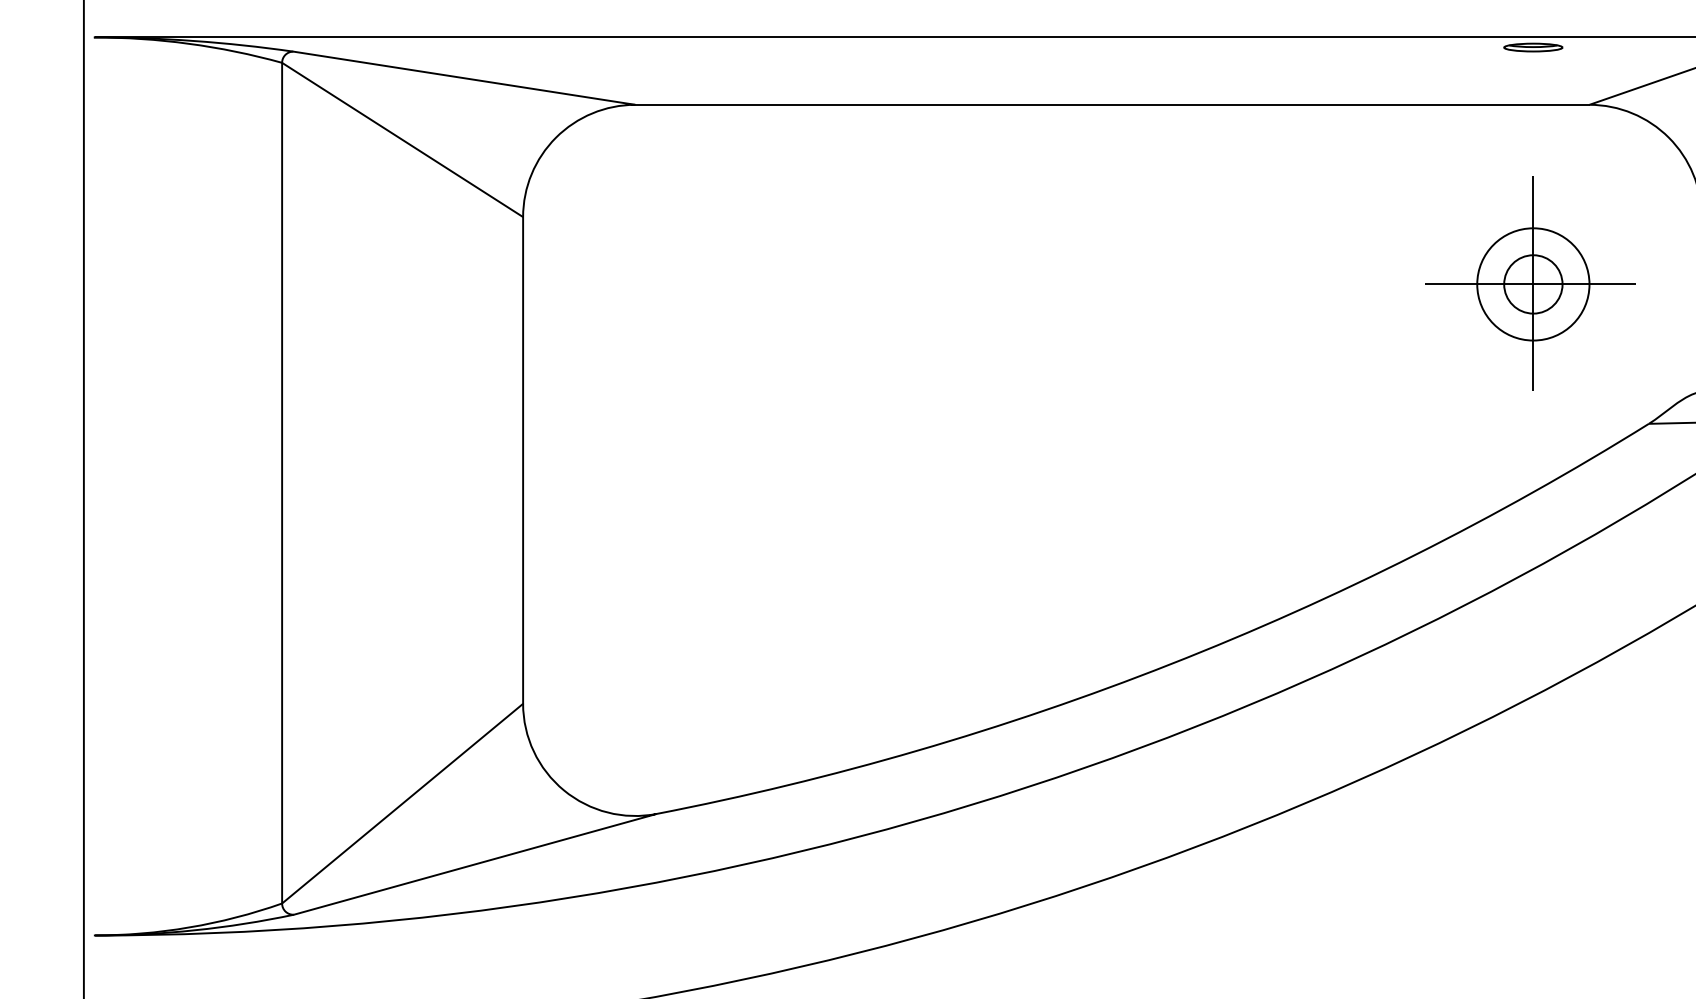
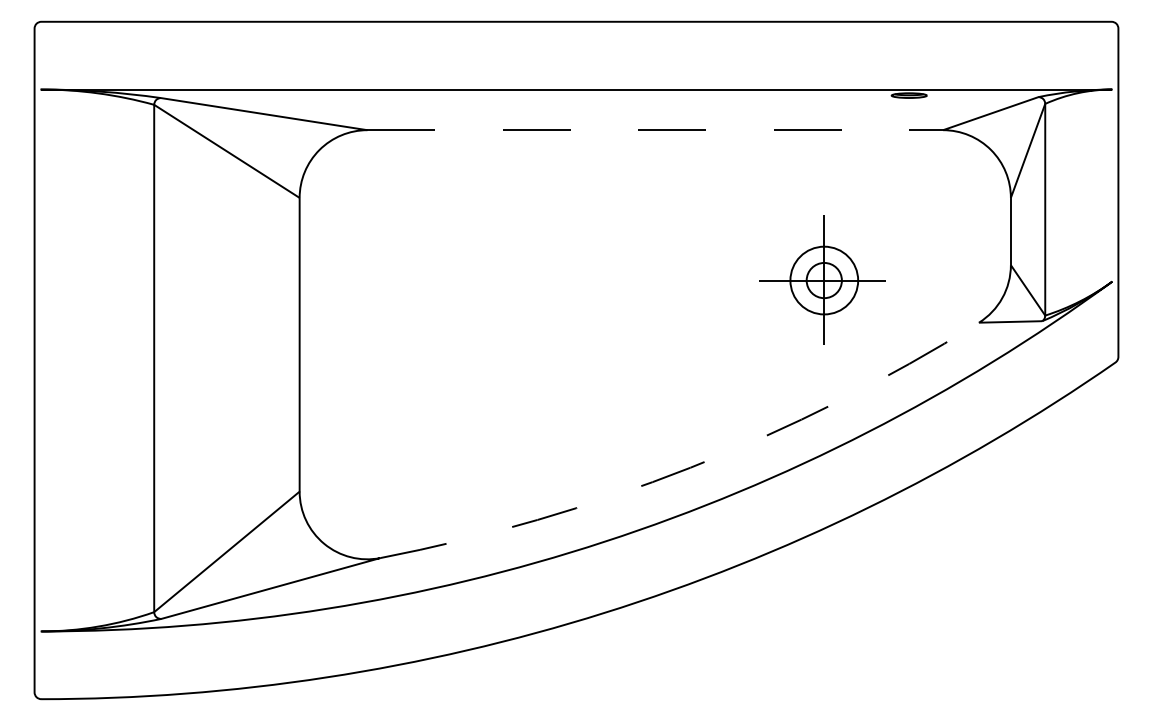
line: (1112, 105) -> (655, 130), solid -> dashed
part: (1530, 282) -> (822, 279), moved
line: (1170, 663) -> (690, 467), solid -> dashed

